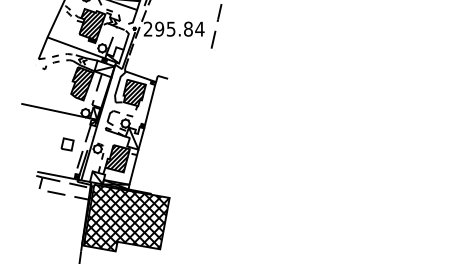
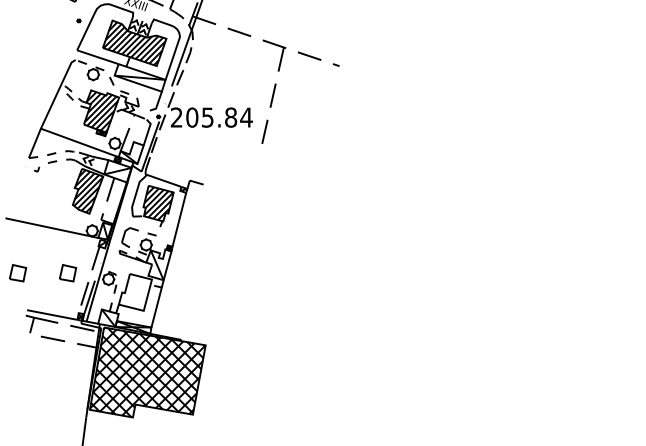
text: (159, 29) -> (192, 117), 295.84 -> 205.84
part: (30, 144) -> (18, 273), added
hatch: (117, 158) -> (135, 292), removed

